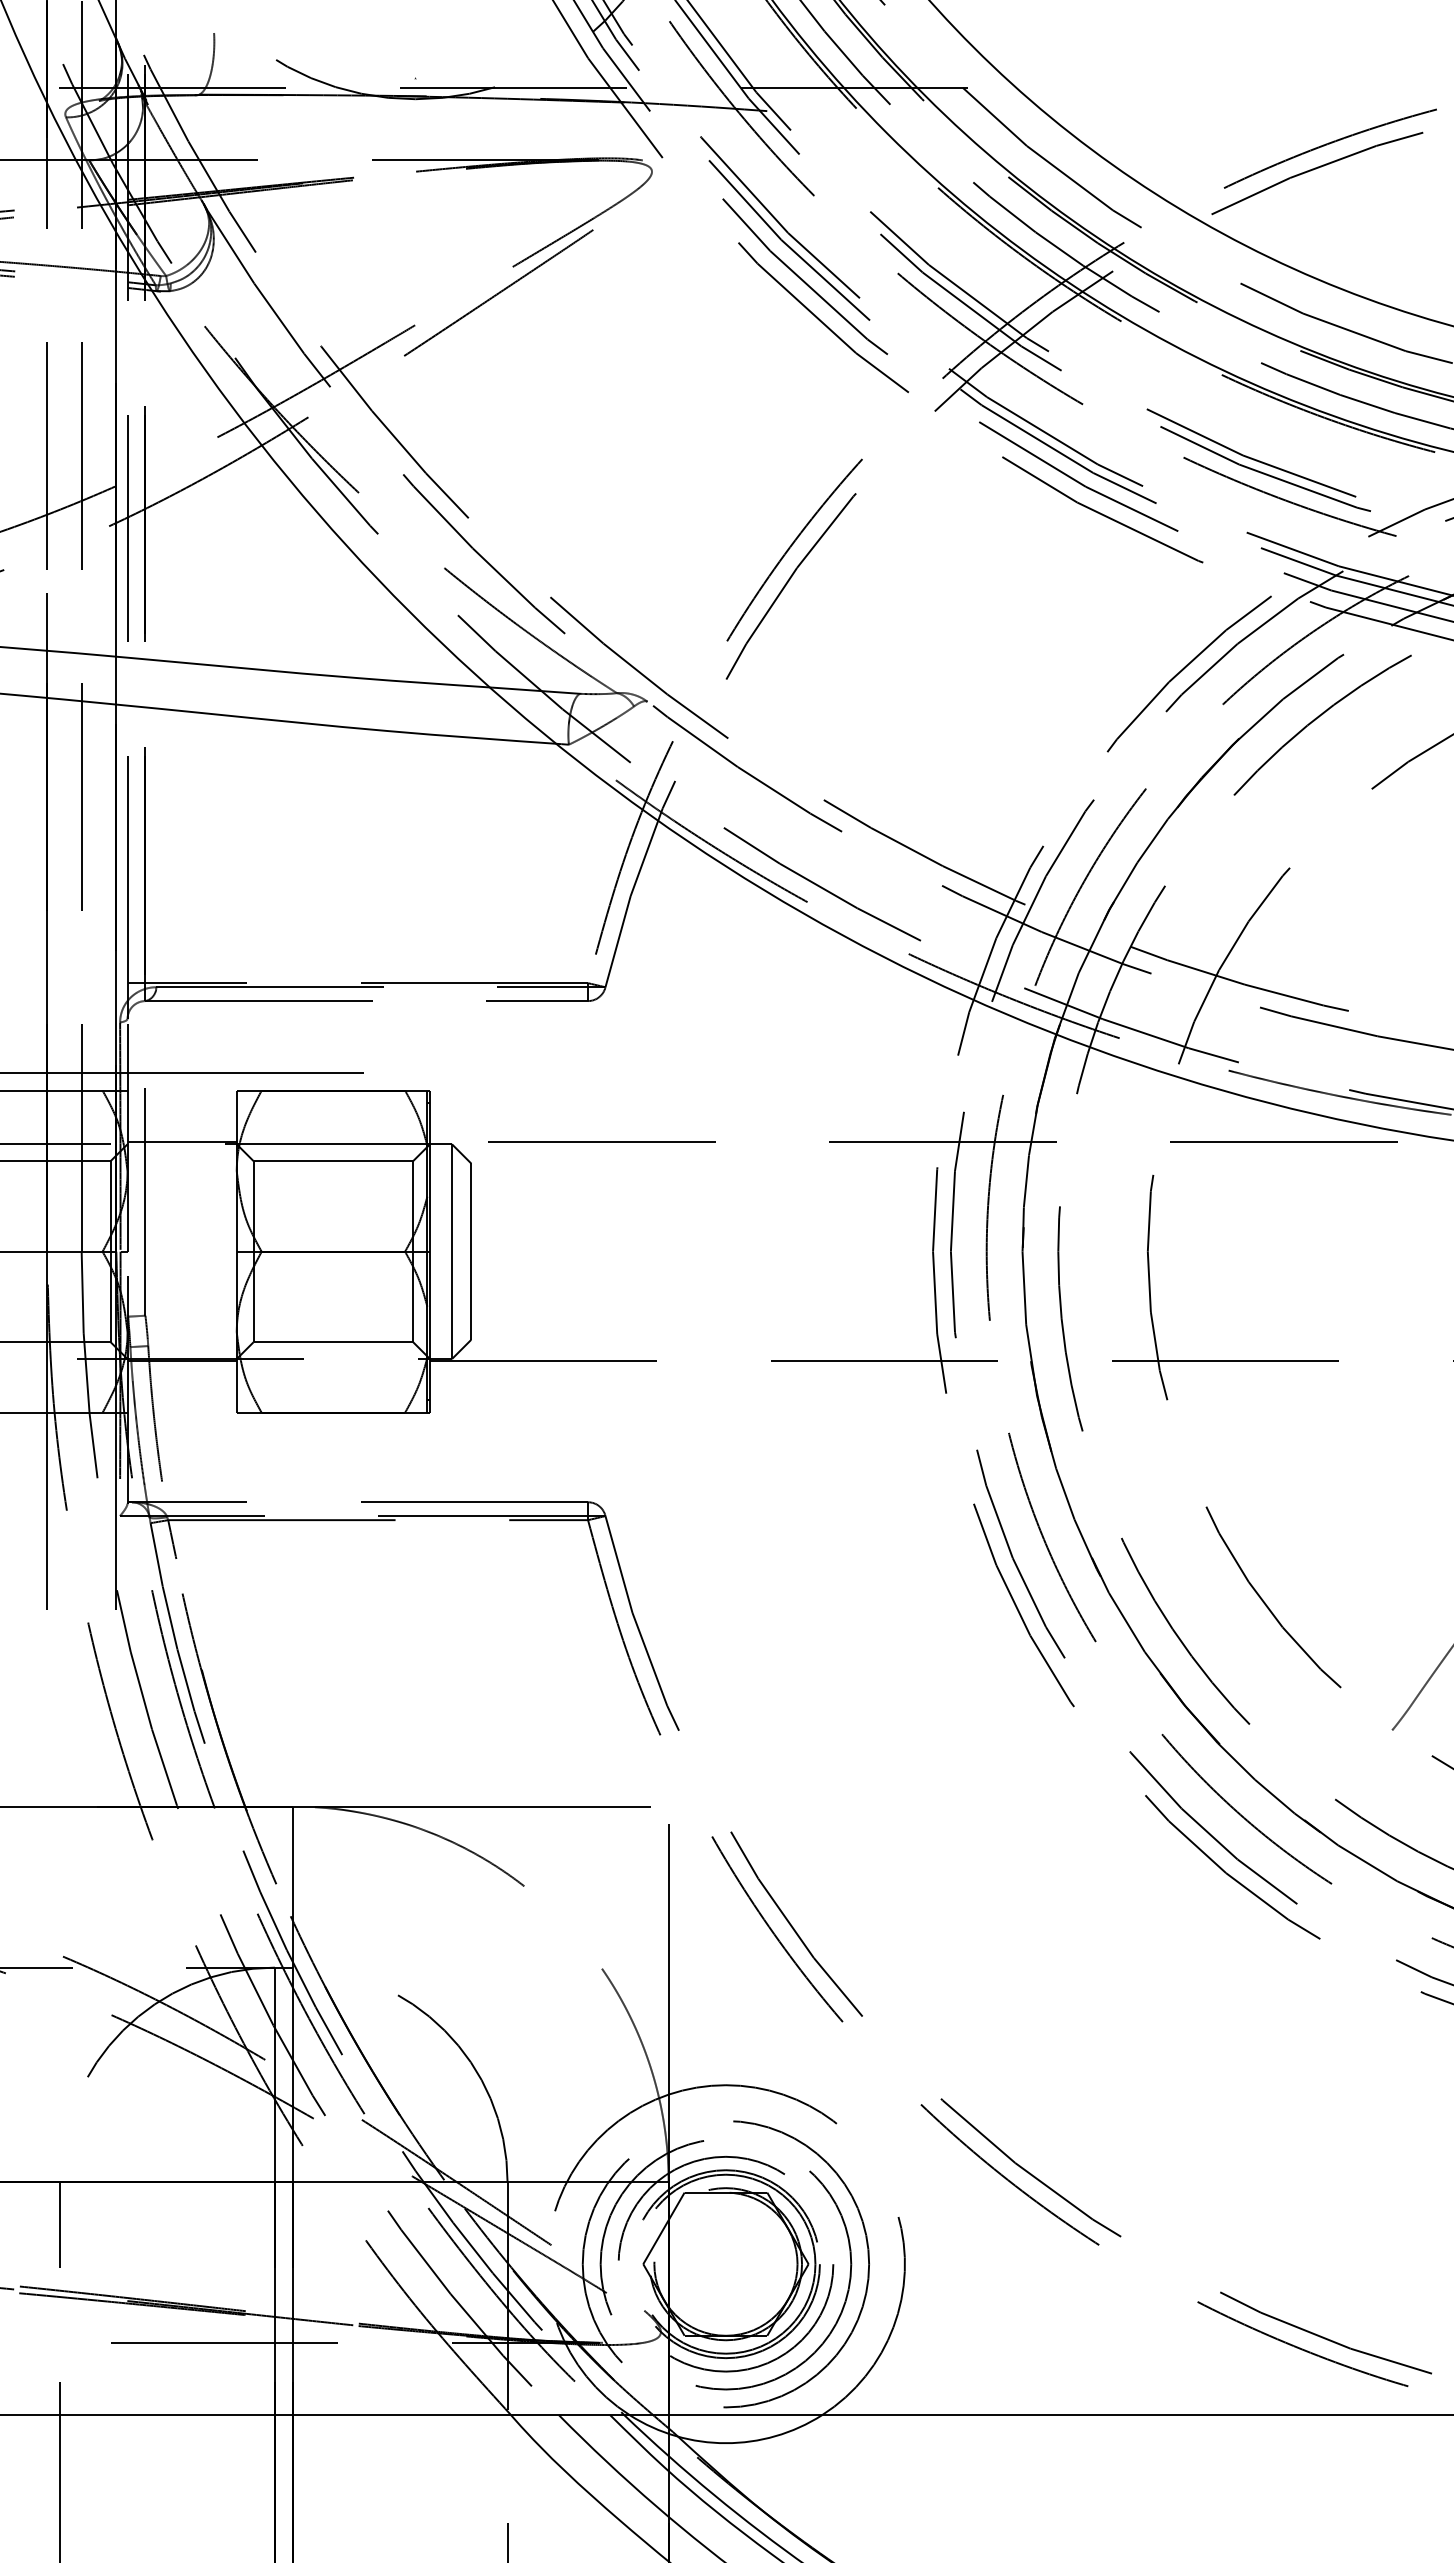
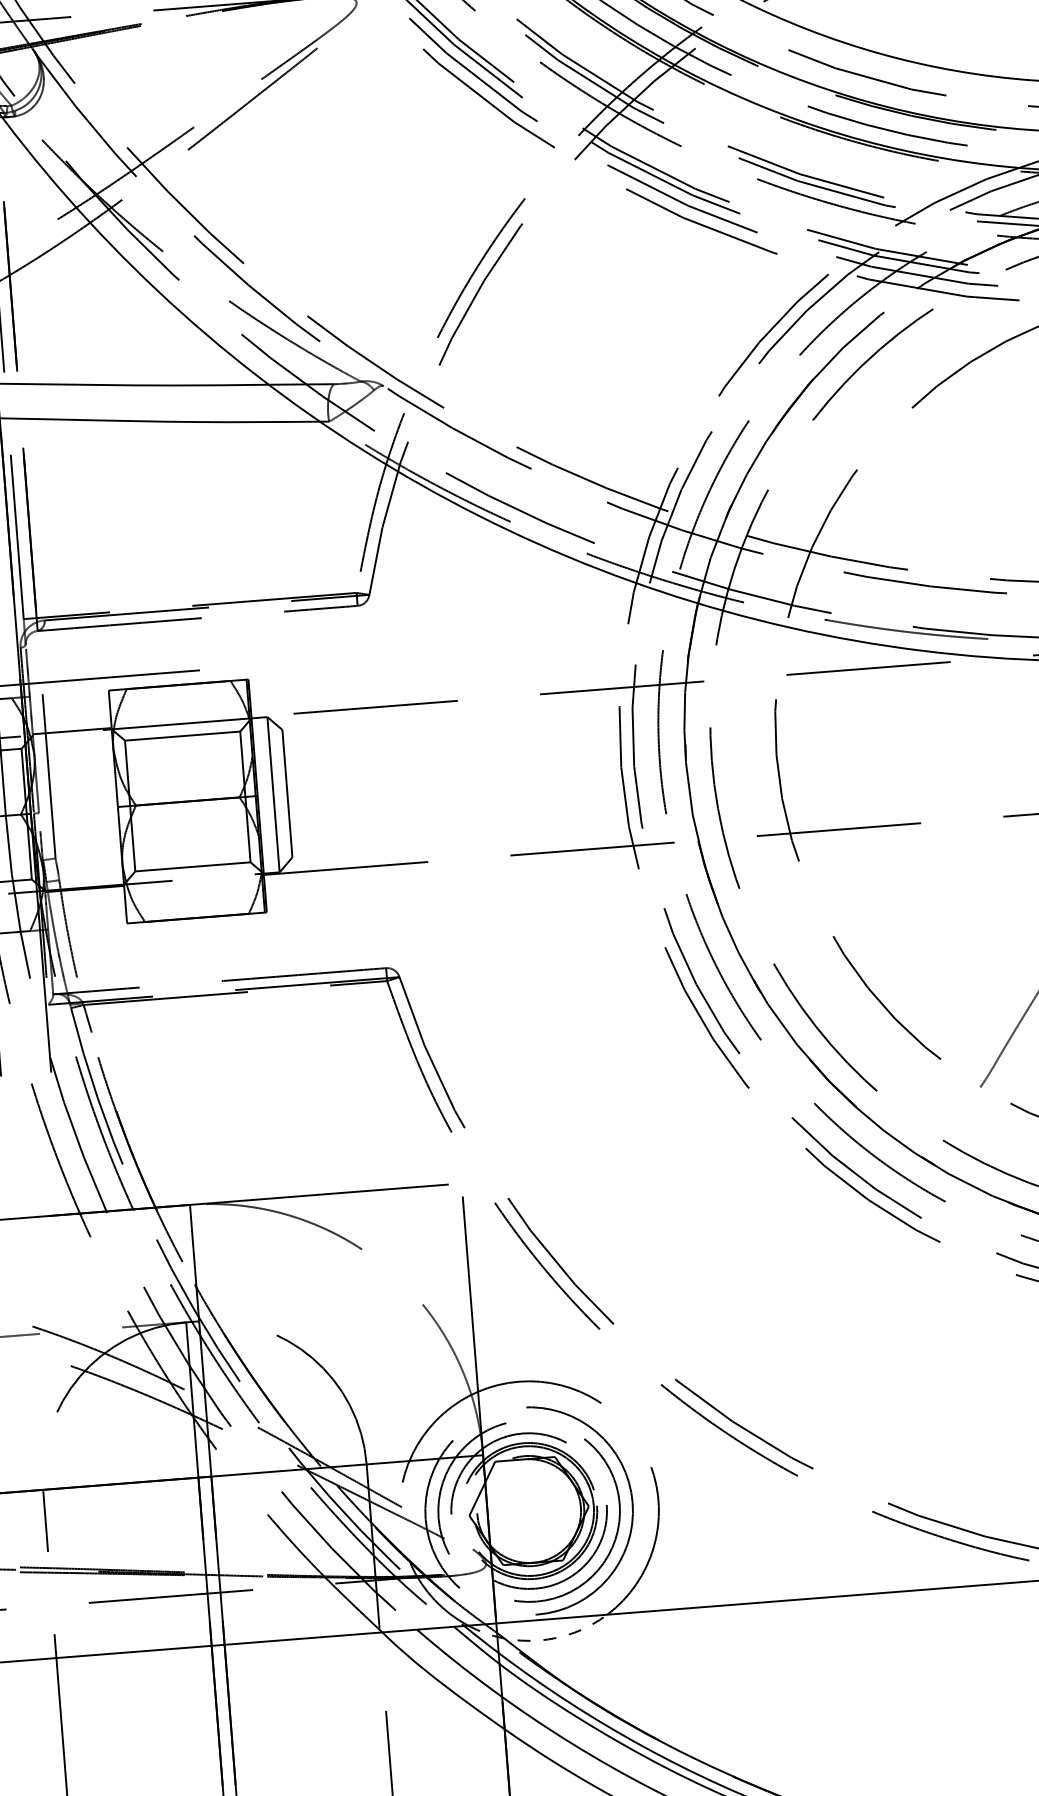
arc: (725, 2443) -> (539, 1640), solid -> dashed

